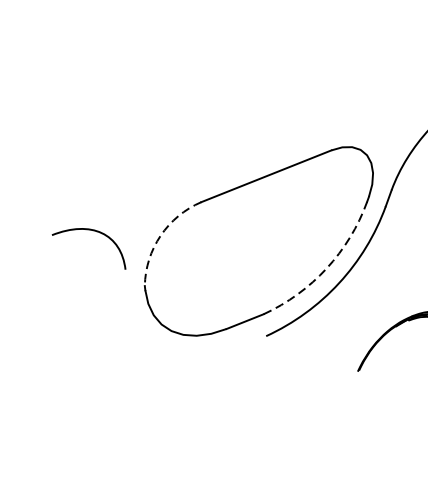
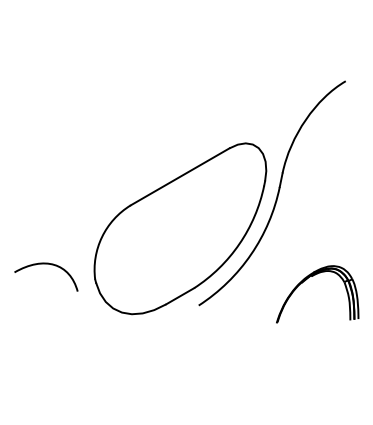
curve: (92, 231) -> (46, 264), moved
arc: (161, 236) -> (102, 237), dashed -> solid
arc: (326, 269) -> (239, 244), dashed -> solid

